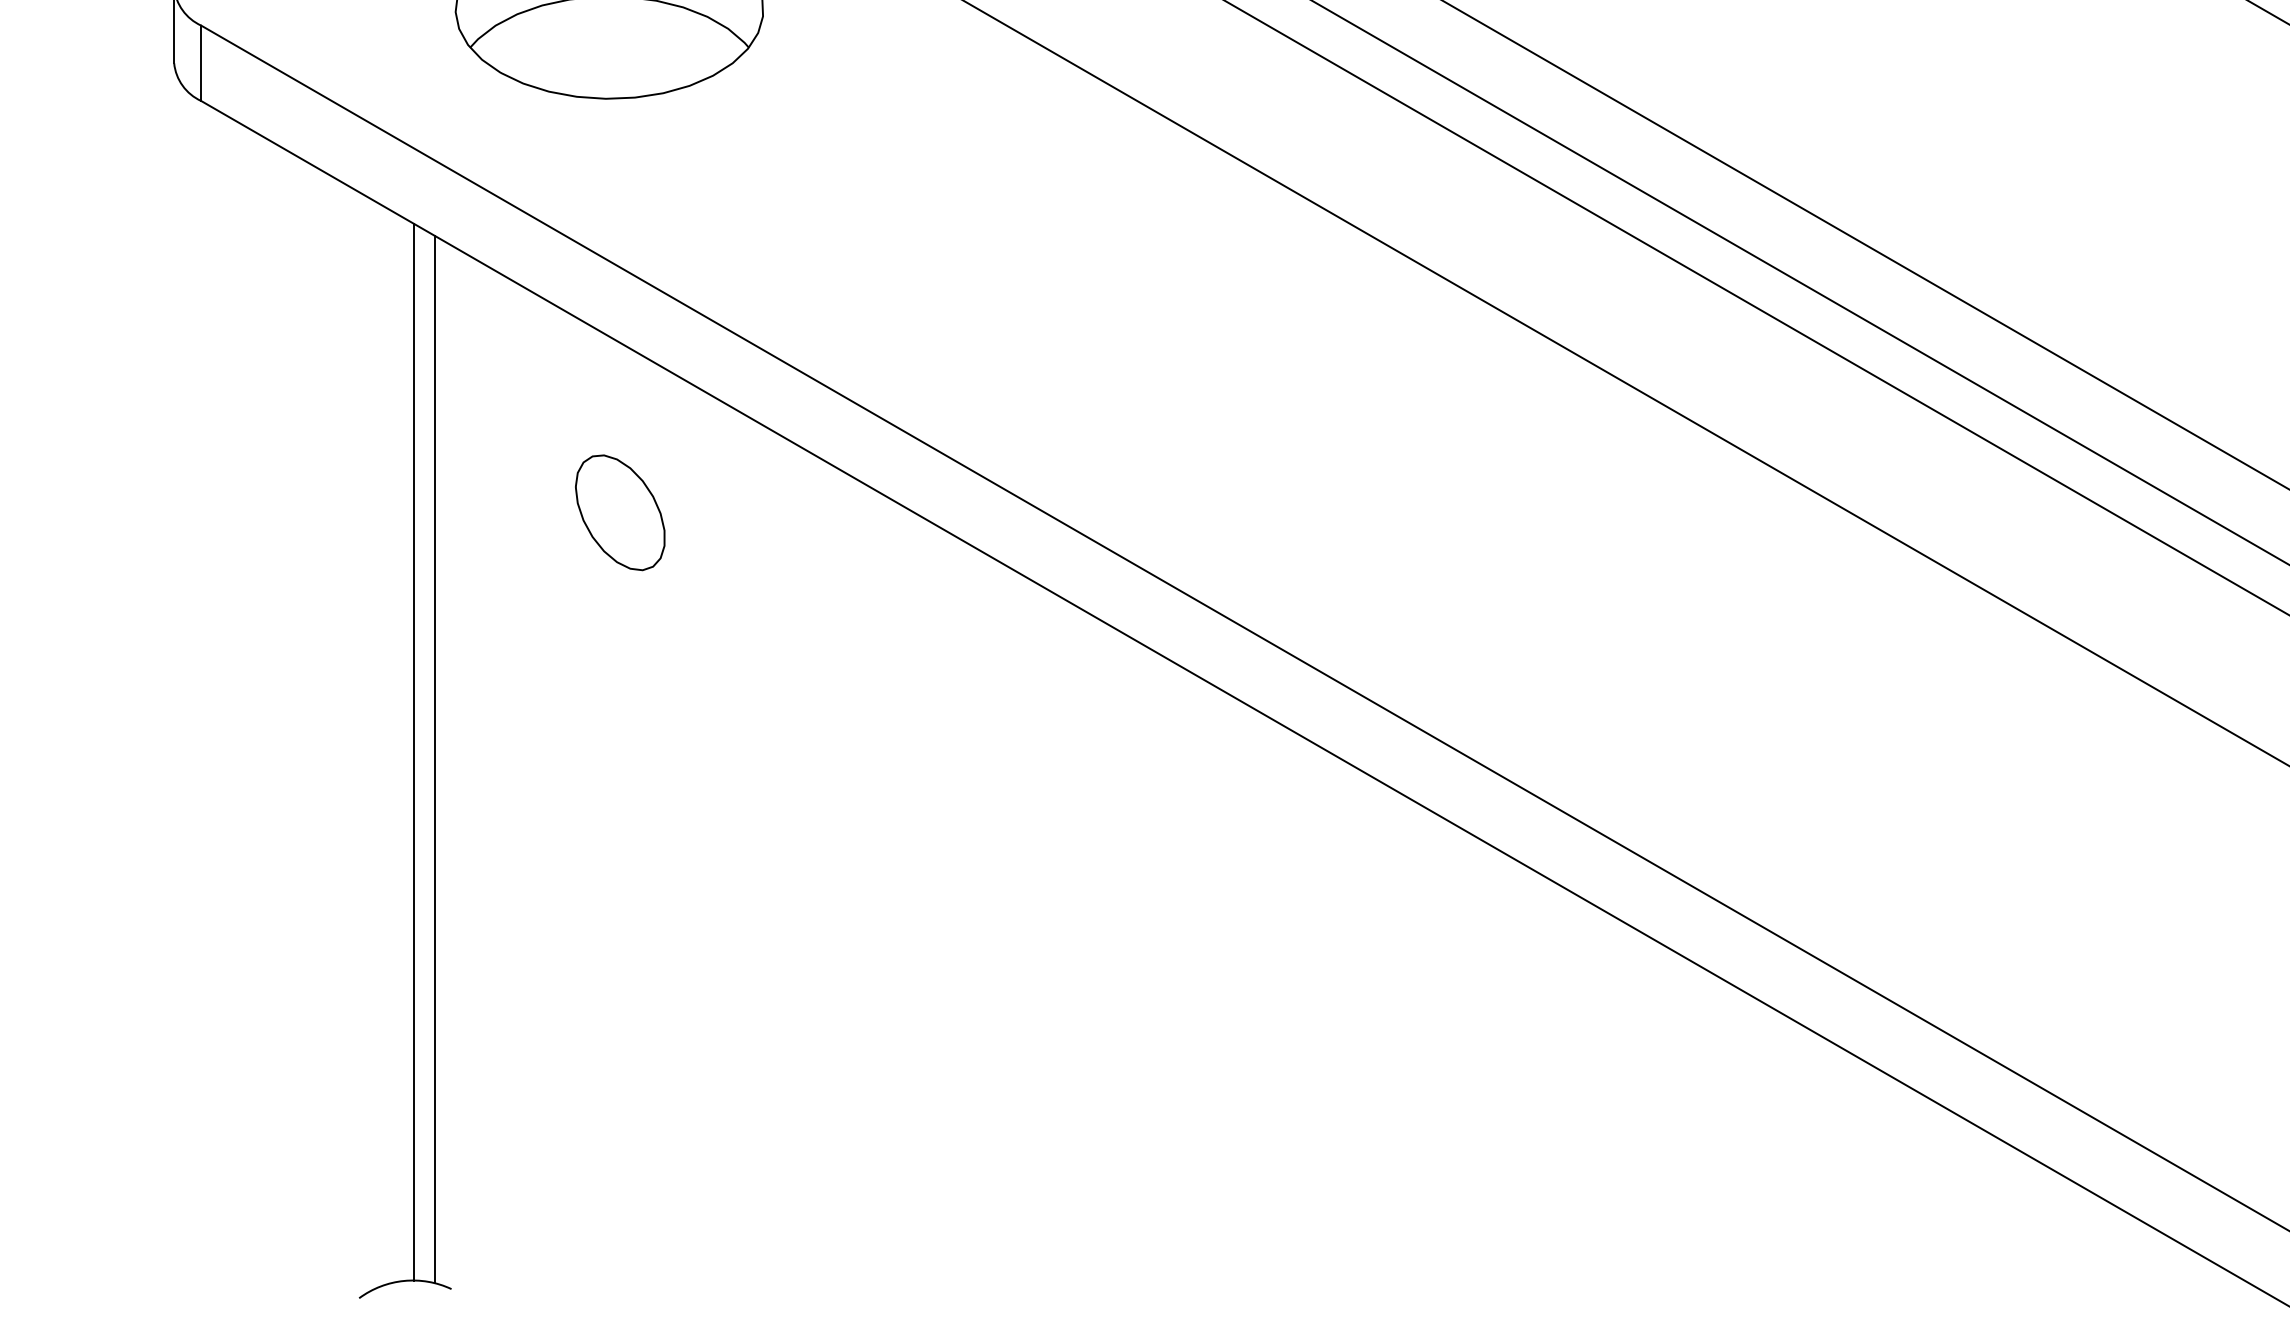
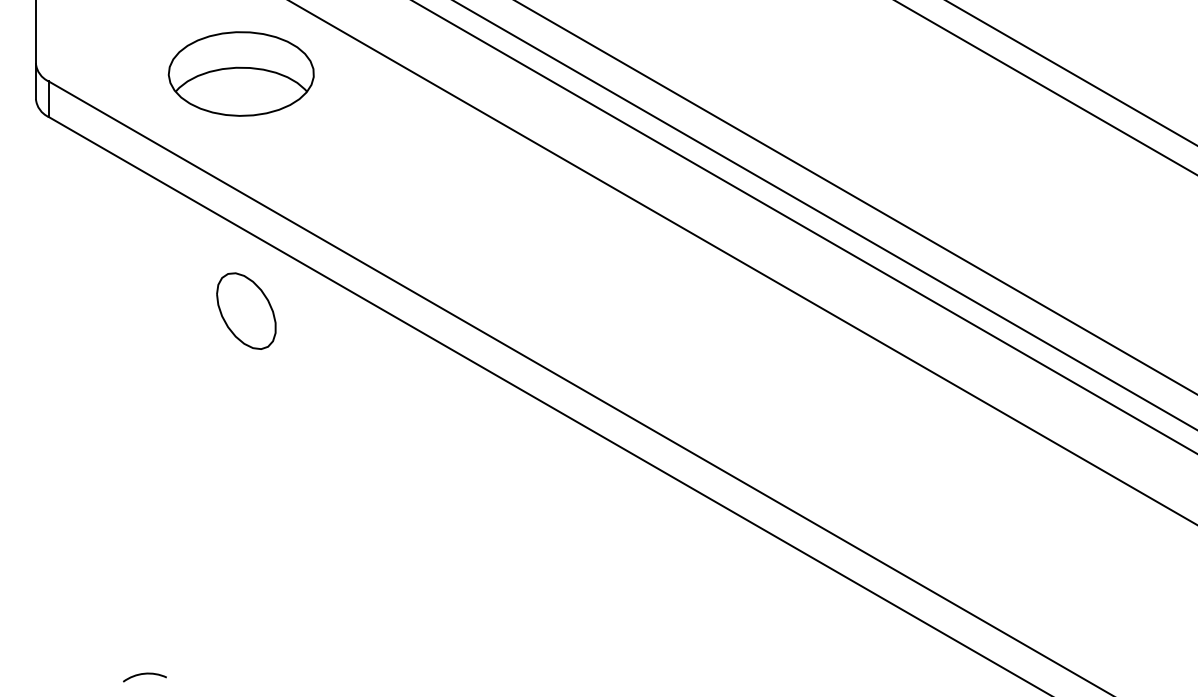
part: (620, 513) -> (246, 311), size x1.4
line: (412, 750) -> (148, 423), removed
line: (436, 759) -> (159, 427), removed

